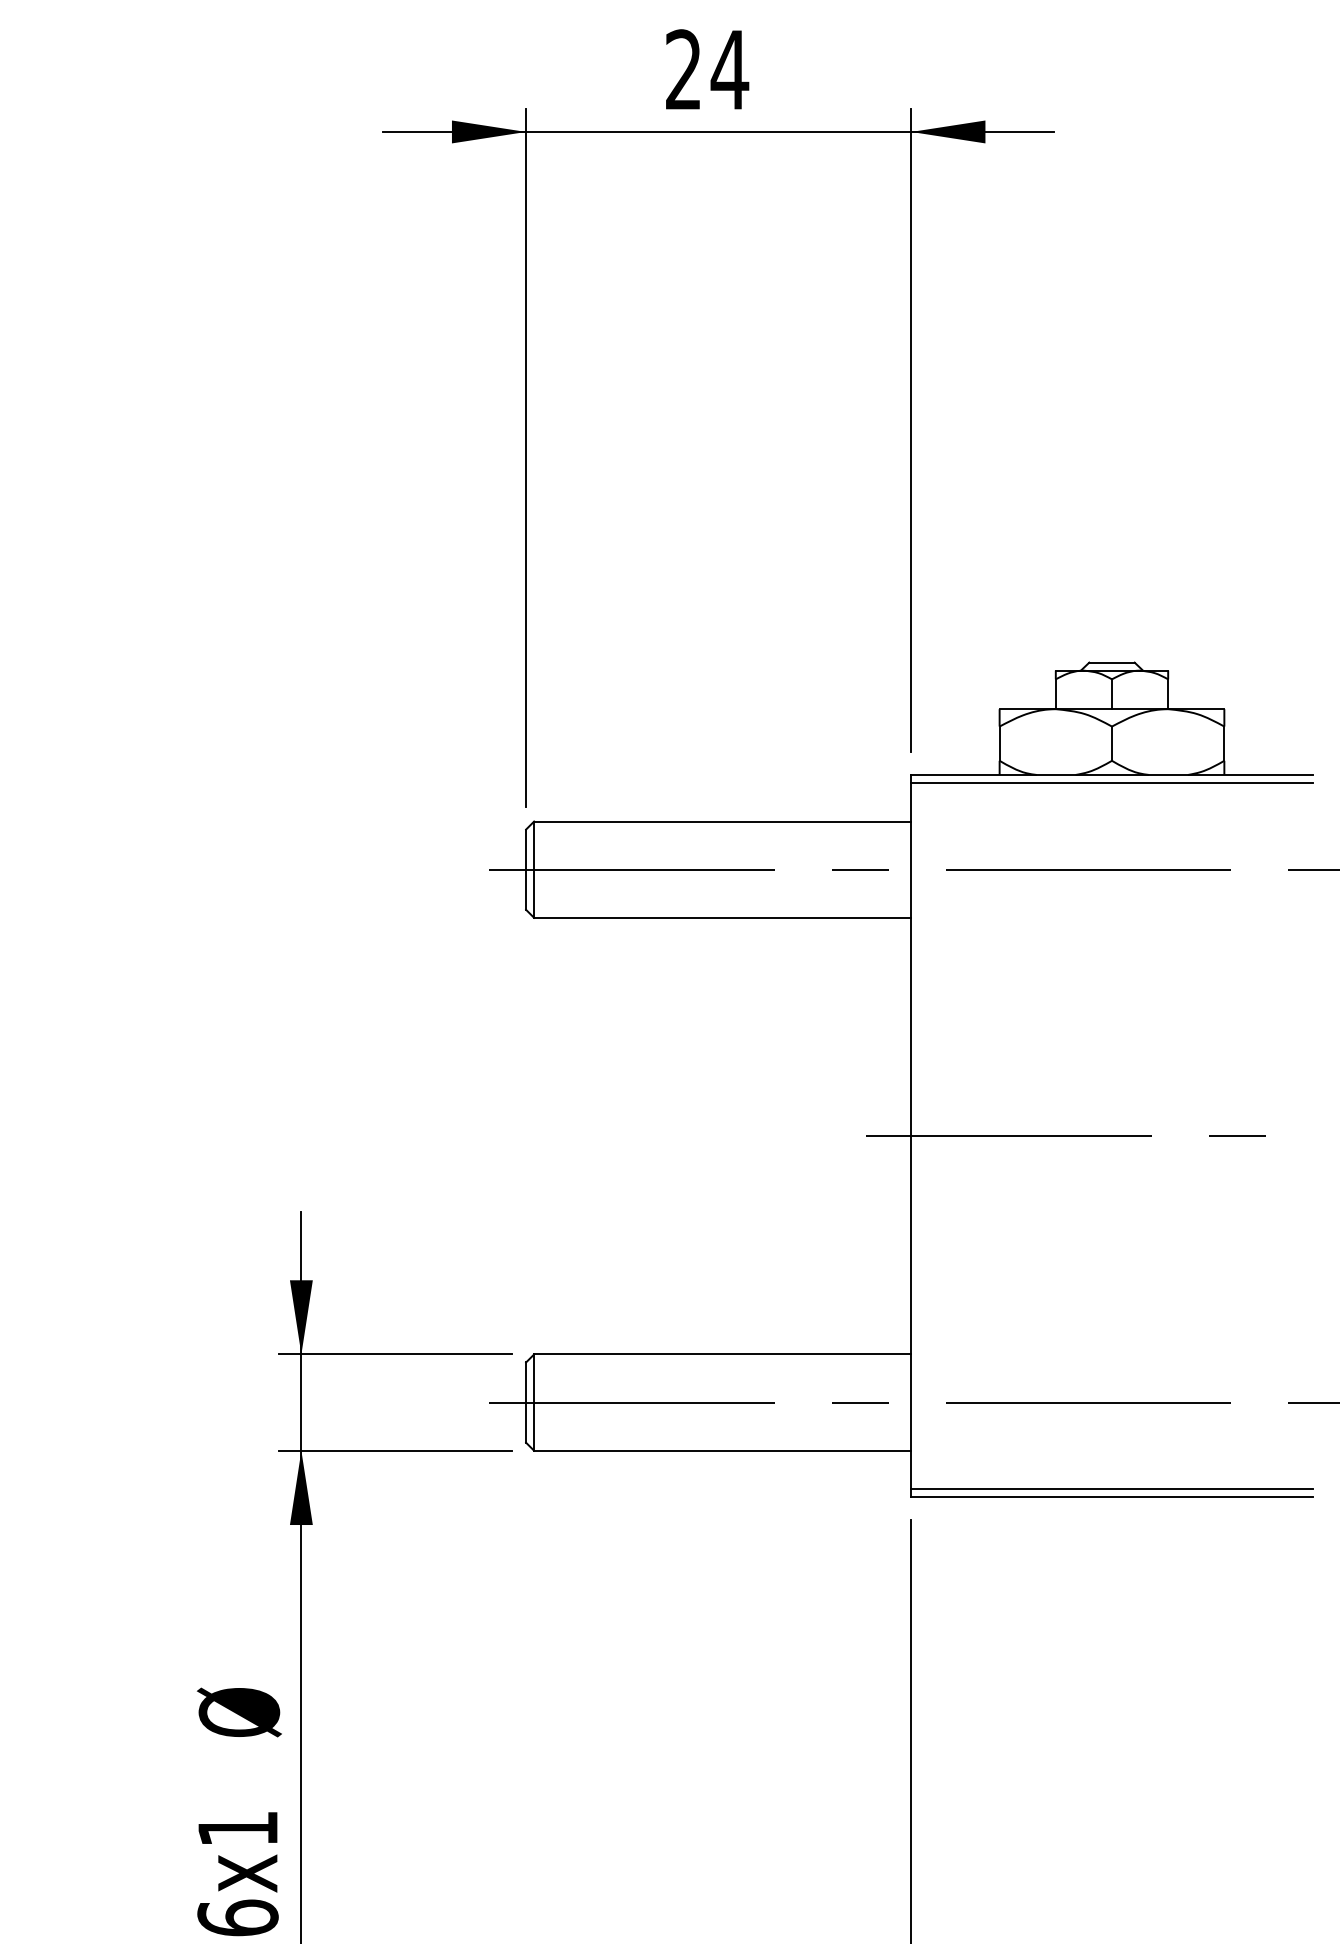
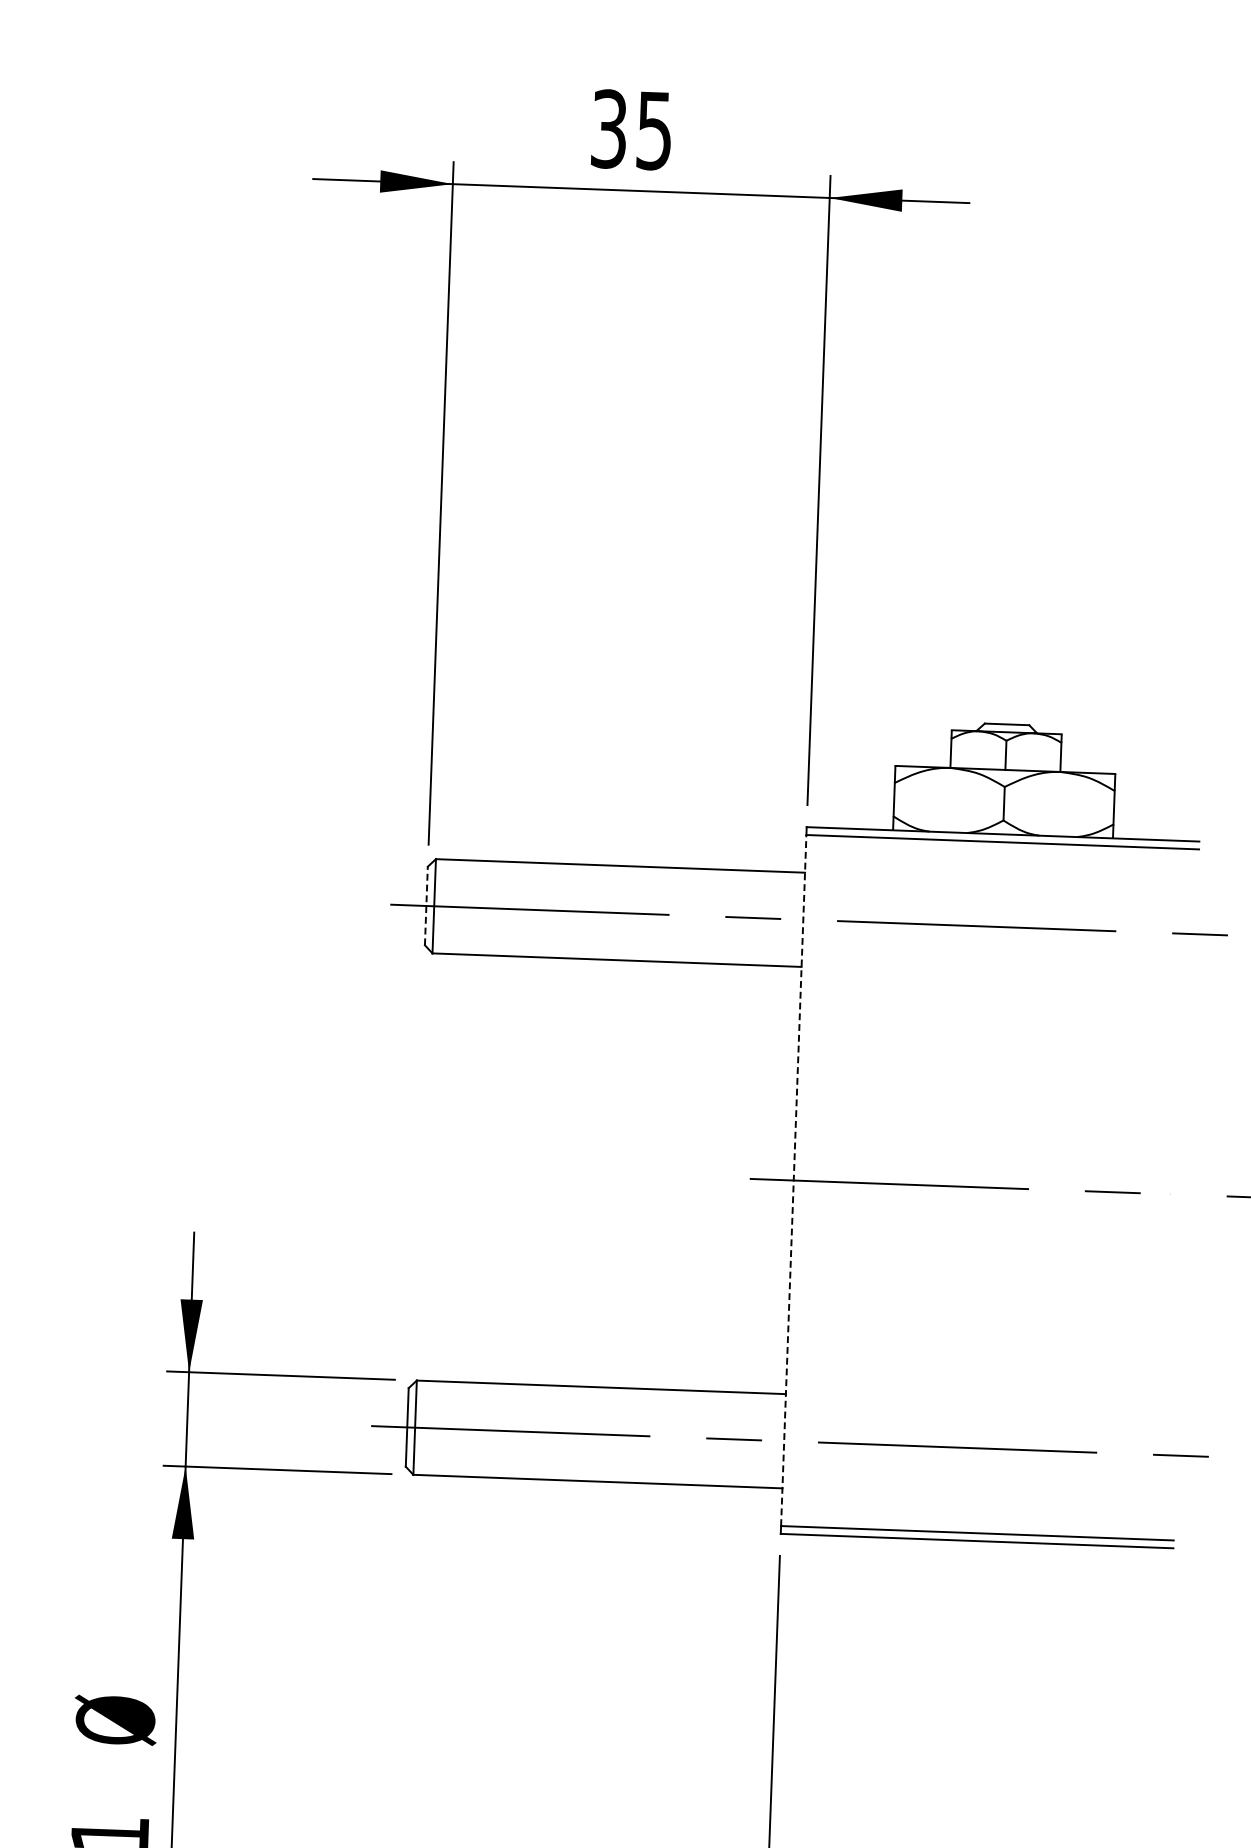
text: (707, 69) -> (632, 129), 24 -> 35
line: (526, 869) -> (426, 905), solid -> dashed
line: (911, 1135) -> (793, 1179), solid -> dashed

